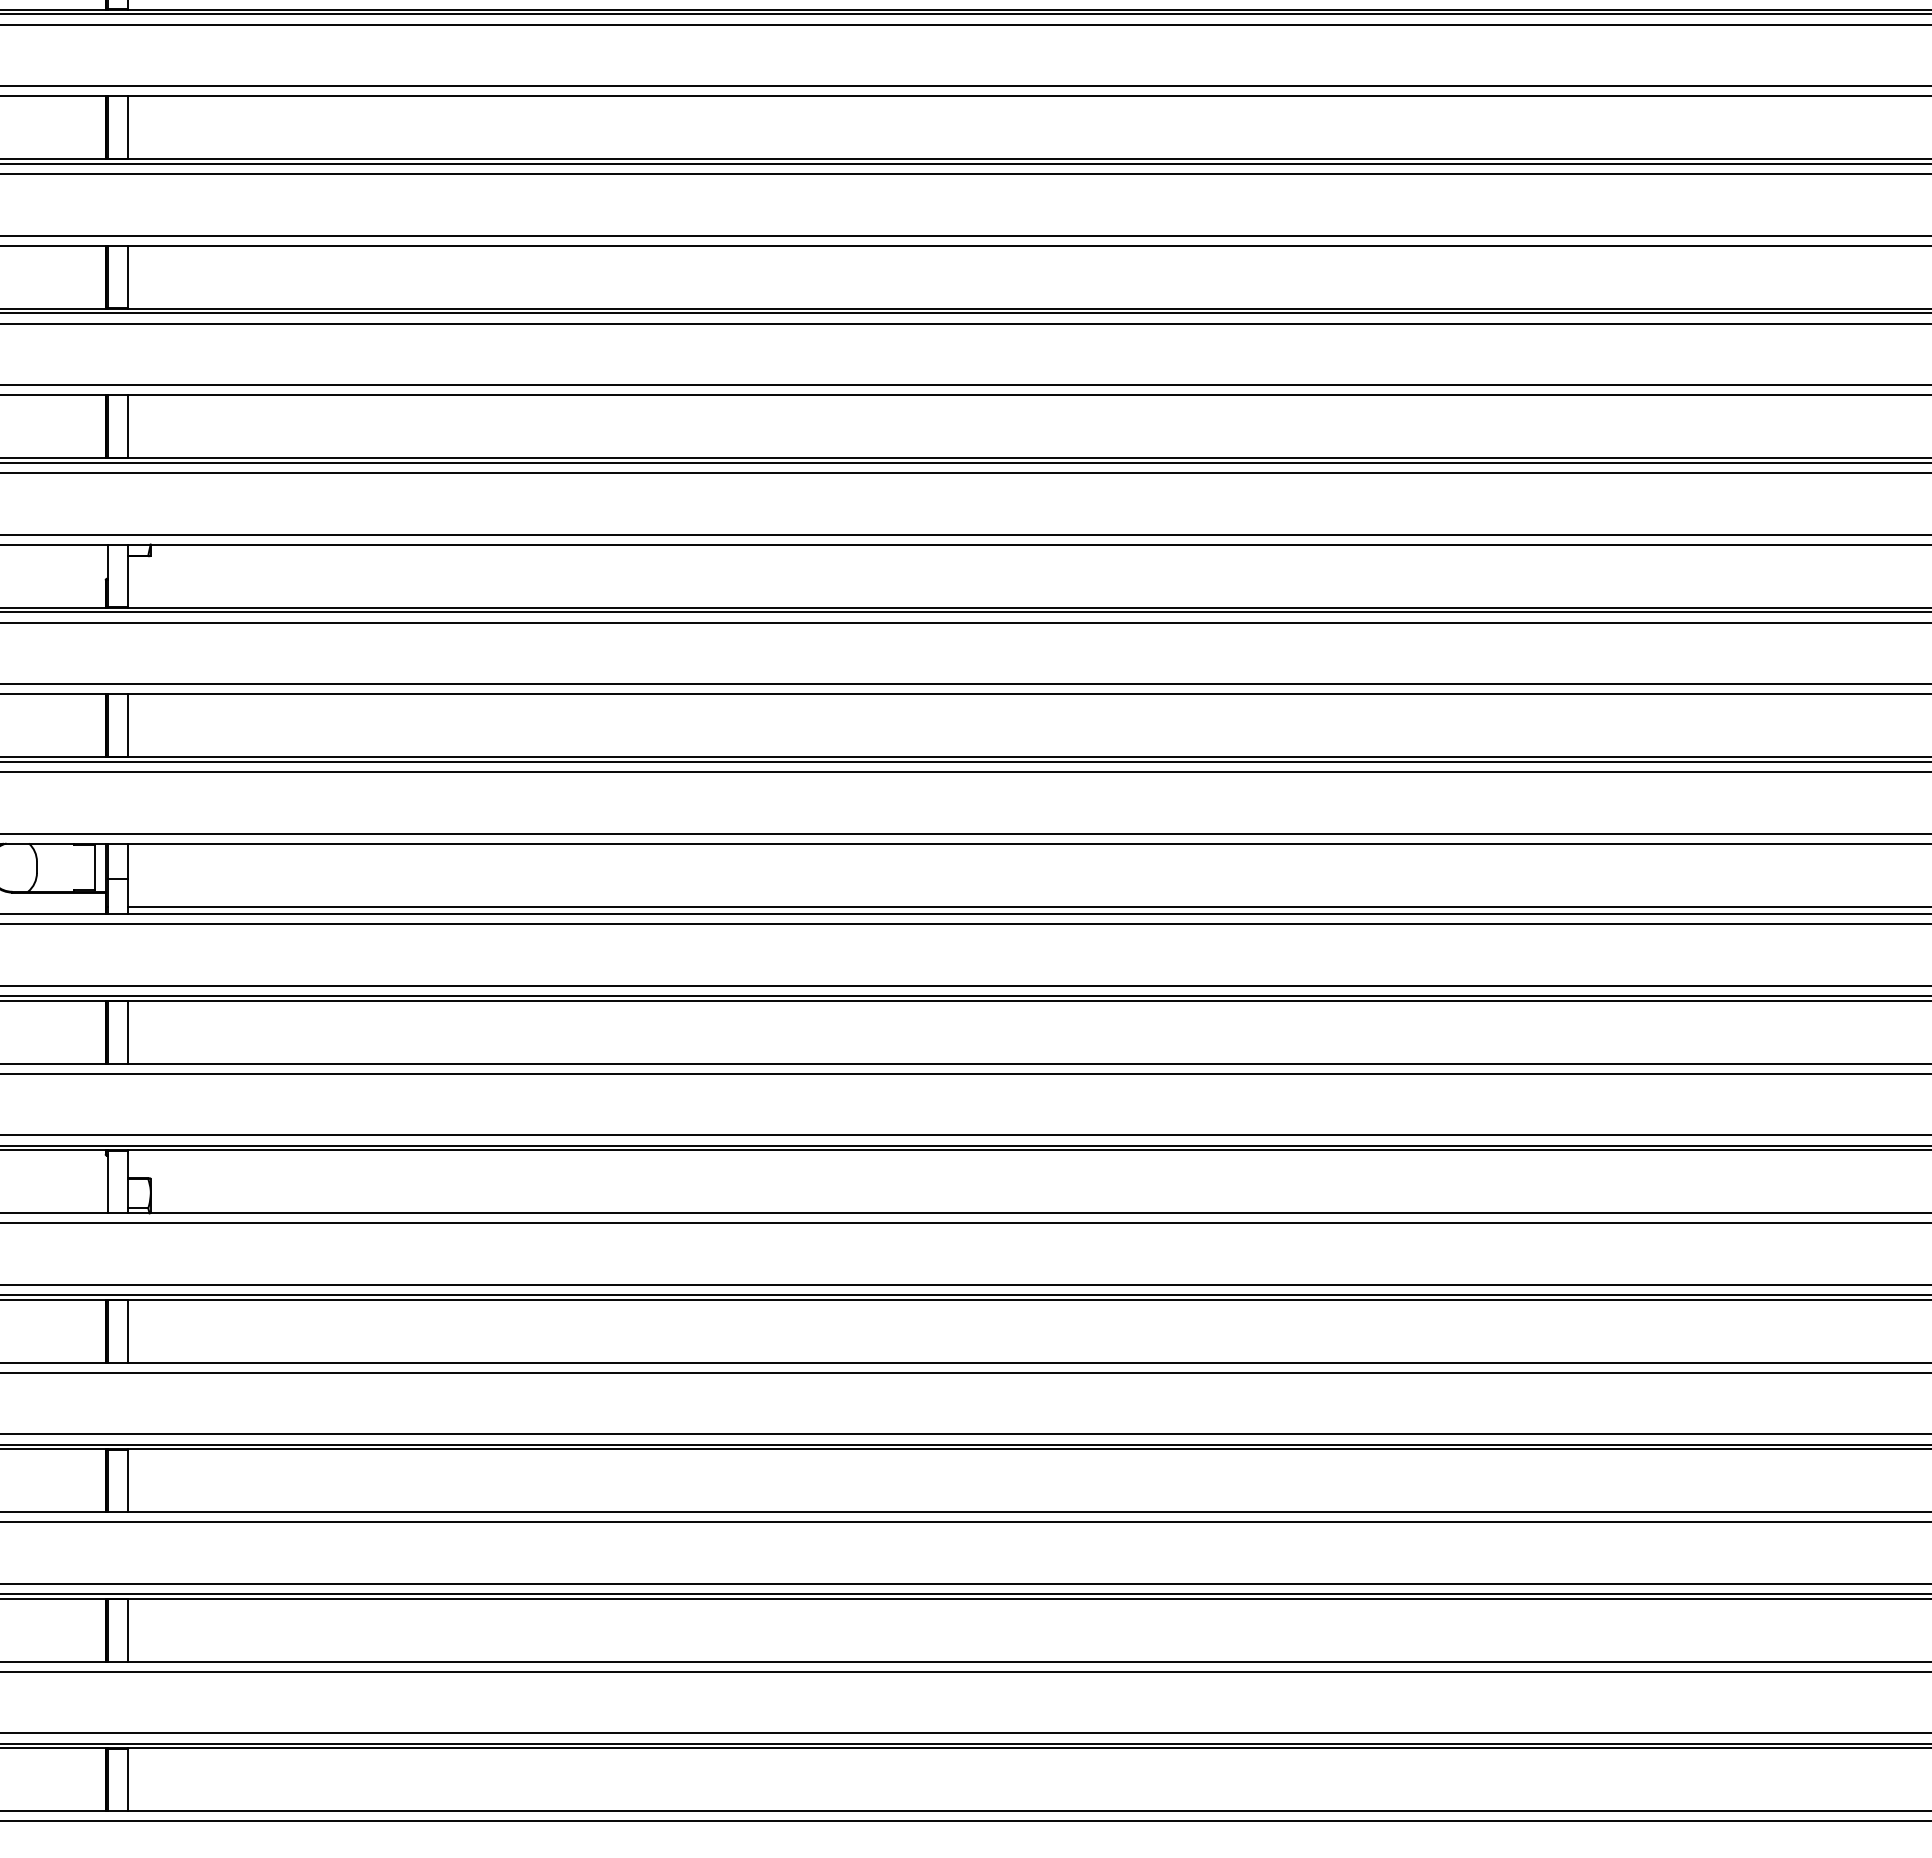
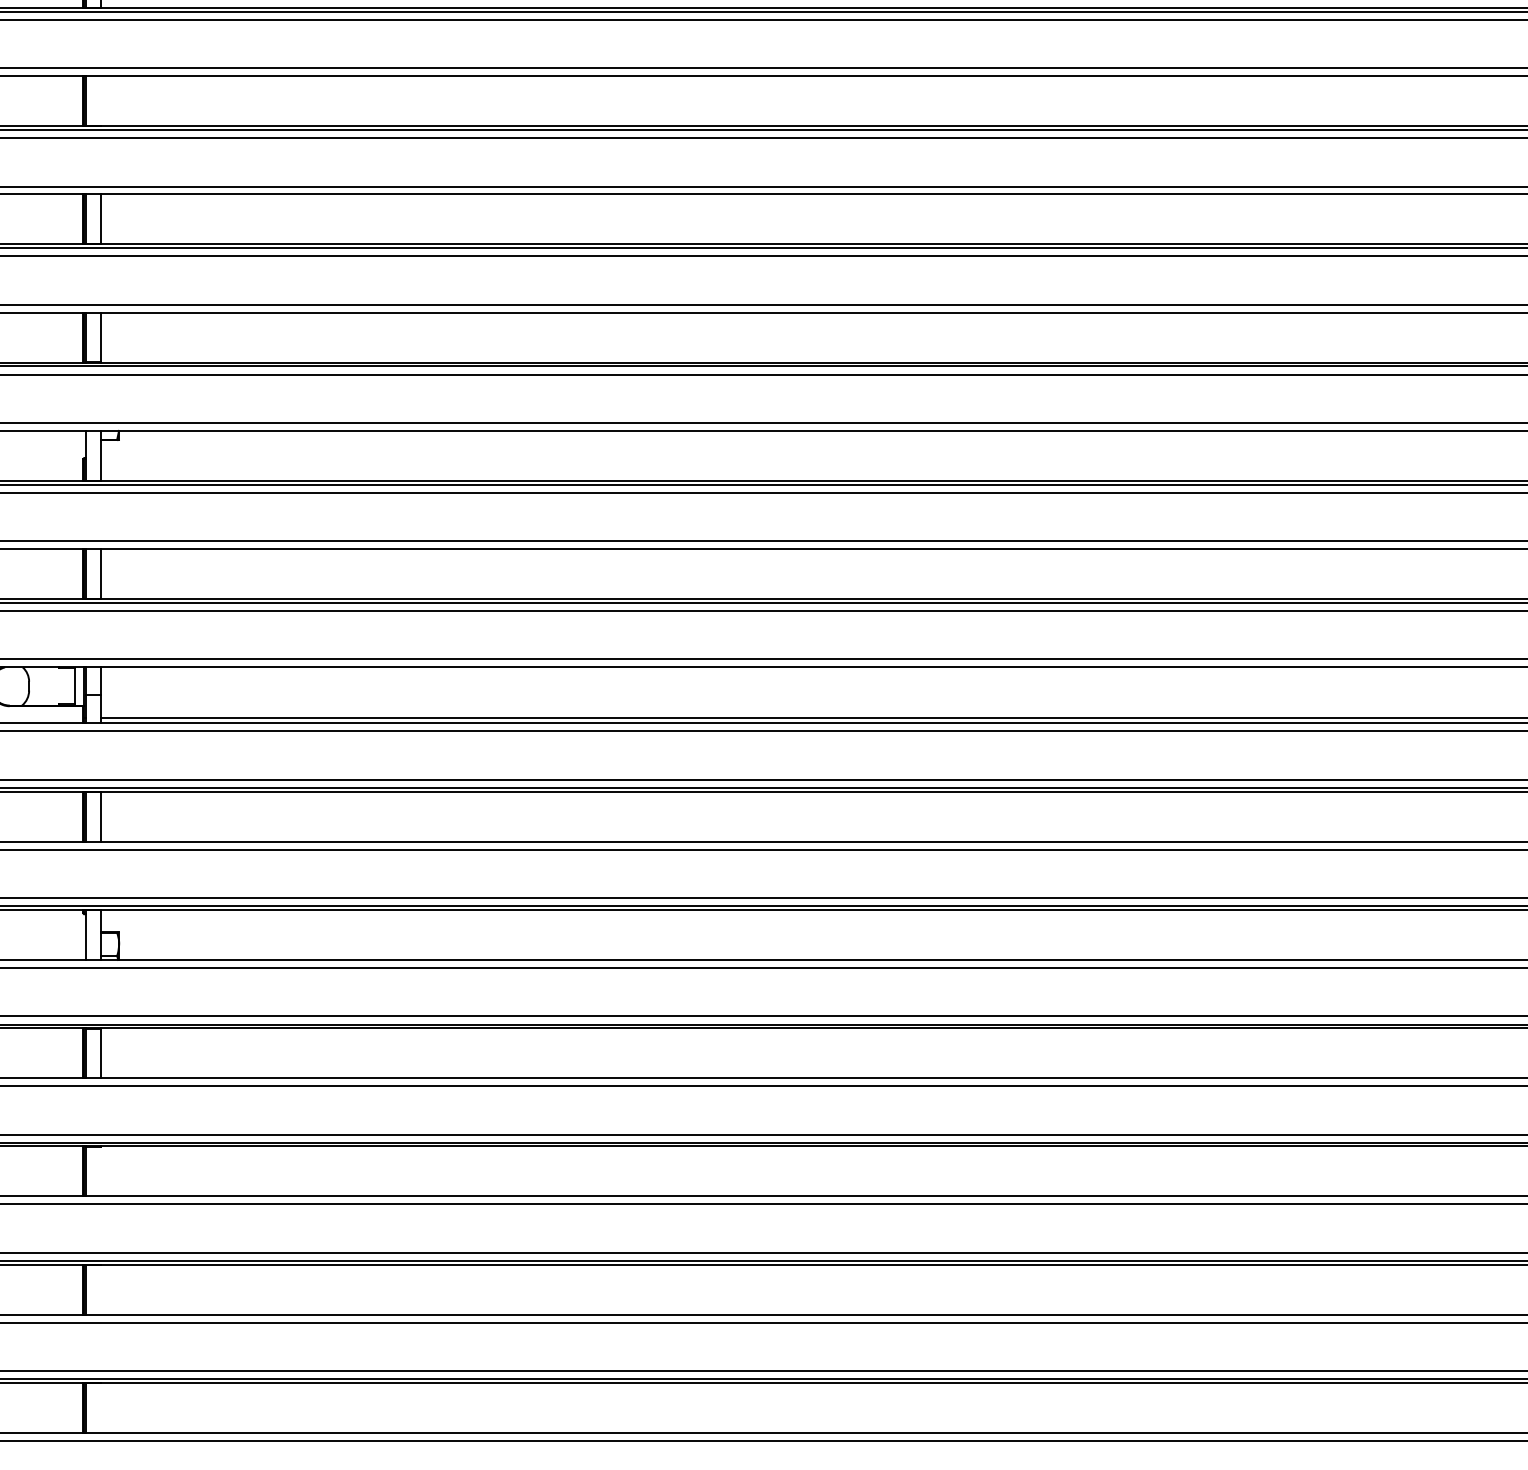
line: (127, 127) -> (100, 101), removed
line: (127, 1480) -> (100, 1171), removed
line: (127, 1630) -> (100, 1289), removed
line: (127, 1779) -> (100, 1407), removed

